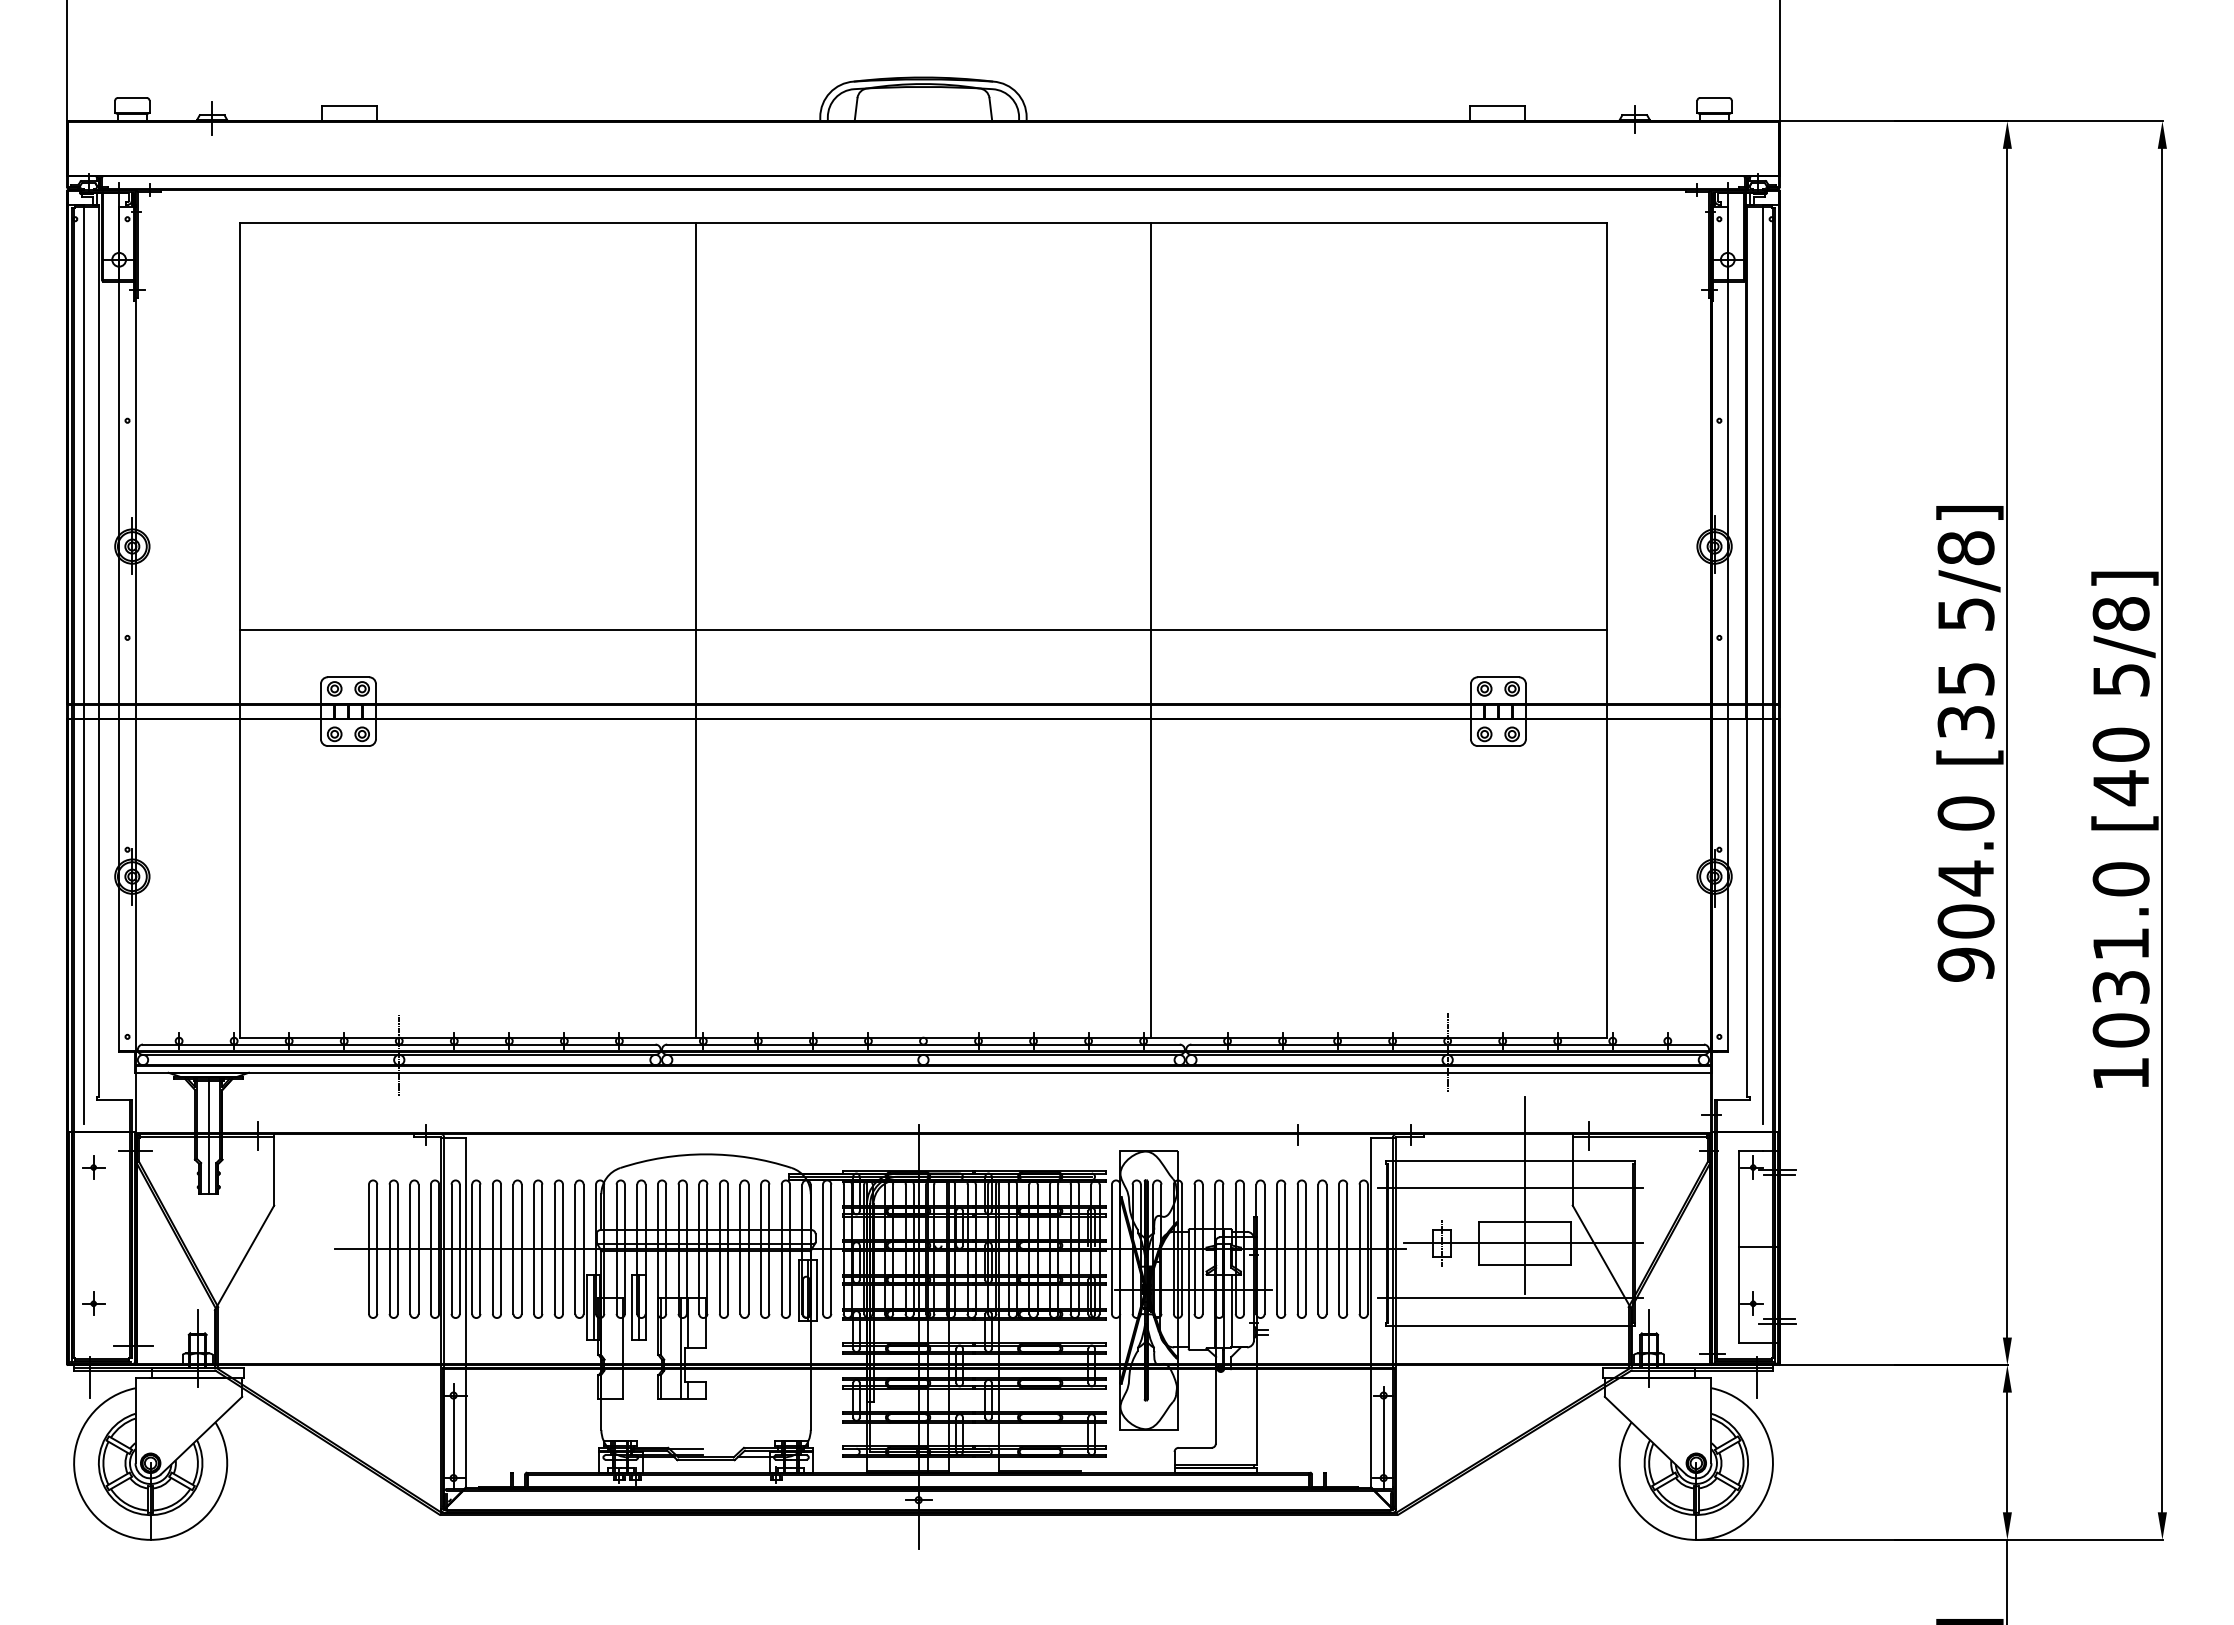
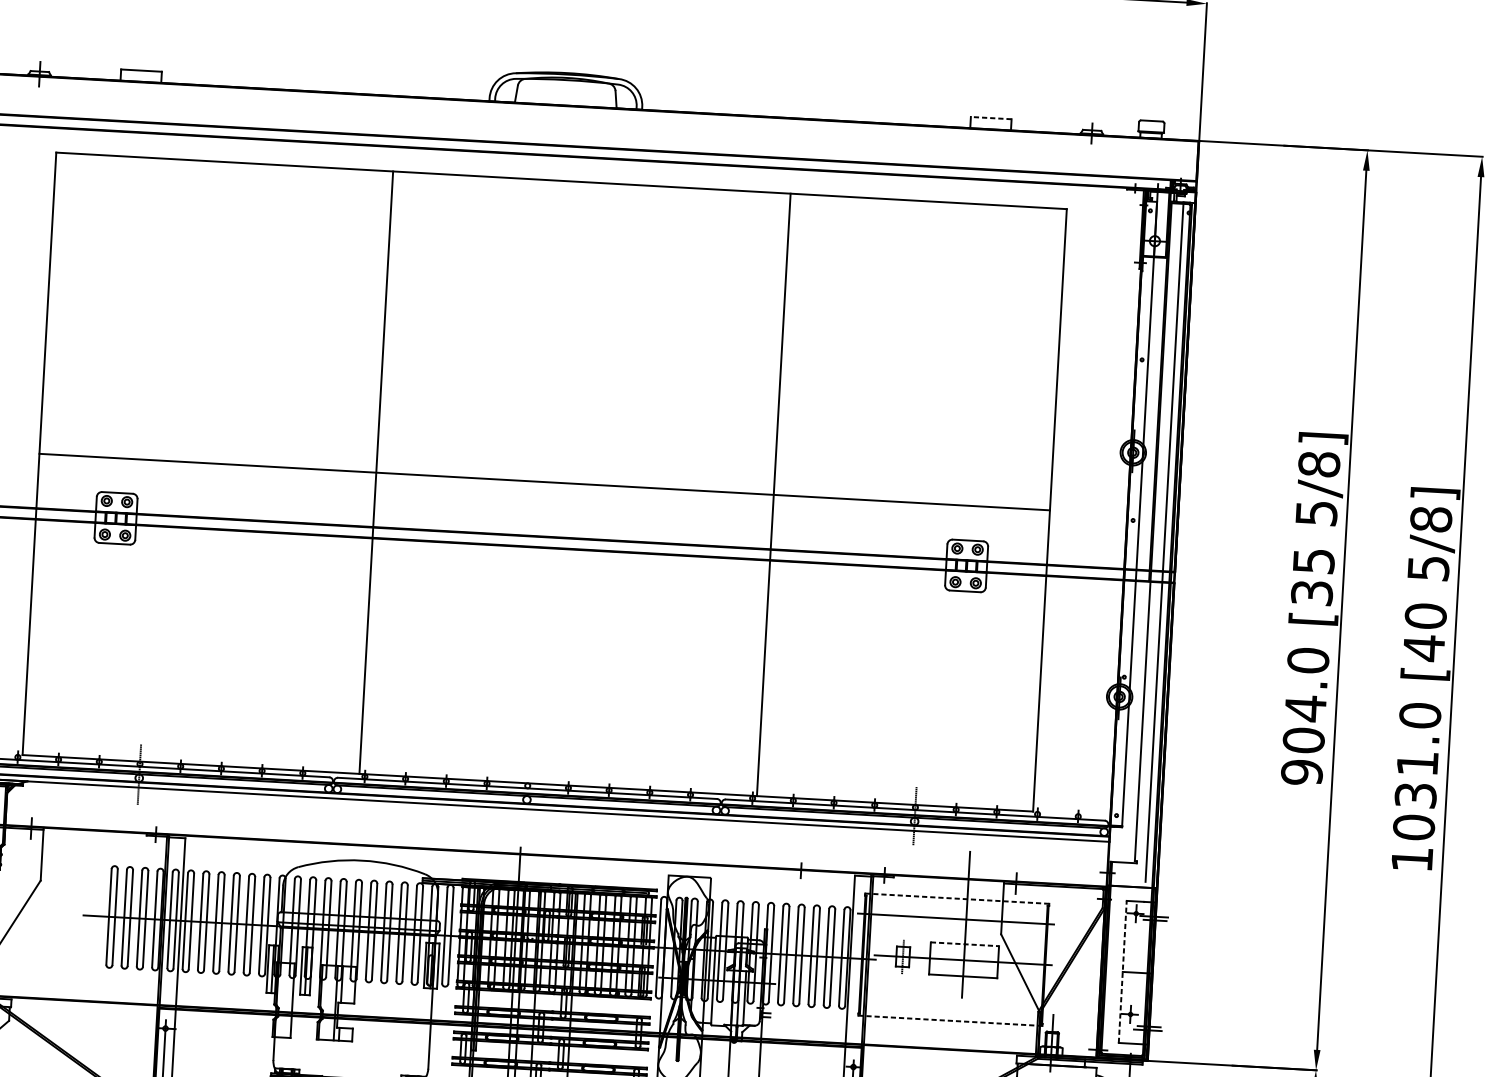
line: (1497, 106) -> (990, 118), solid -> dashed
line: (1151, 630) -> (774, 494), moved
line: (1510, 1160) -> (956, 898), solid -> dashed
line: (1525, 1221) -> (965, 944), solid -> dashed
line: (1739, 1246) -> (1122, 971), solid -> dashed
line: (1510, 1298) -> (951, 1000), removed
line: (1510, 1325) -> (950, 1020), solid -> dashed

